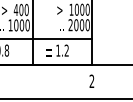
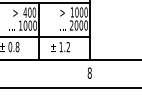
text: (91, 80) -> (89, 72), 2 -> 8

